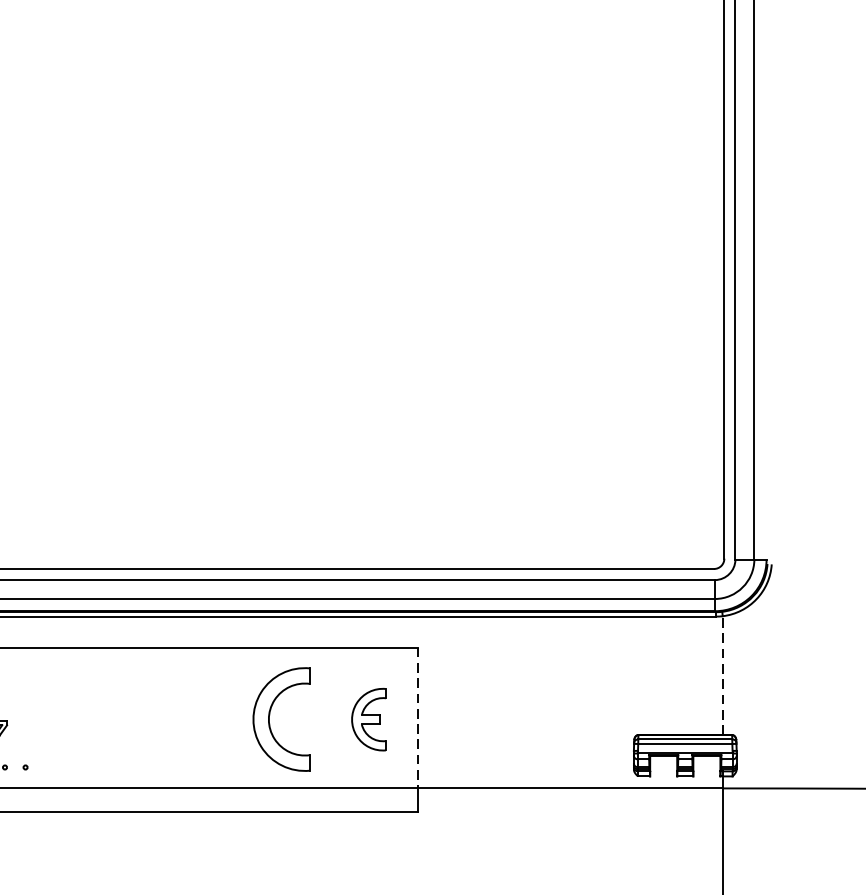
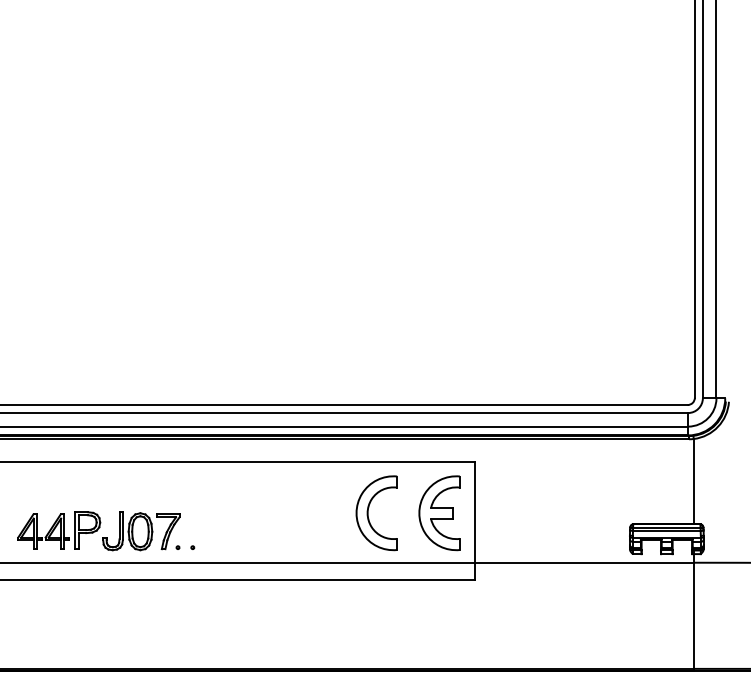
line: (722, 675) -> (693, 481), dashed -> solid
line: (417, 718) -> (474, 512), dashed -> solid
part: (368, 719) -> (439, 513), size x1.67

